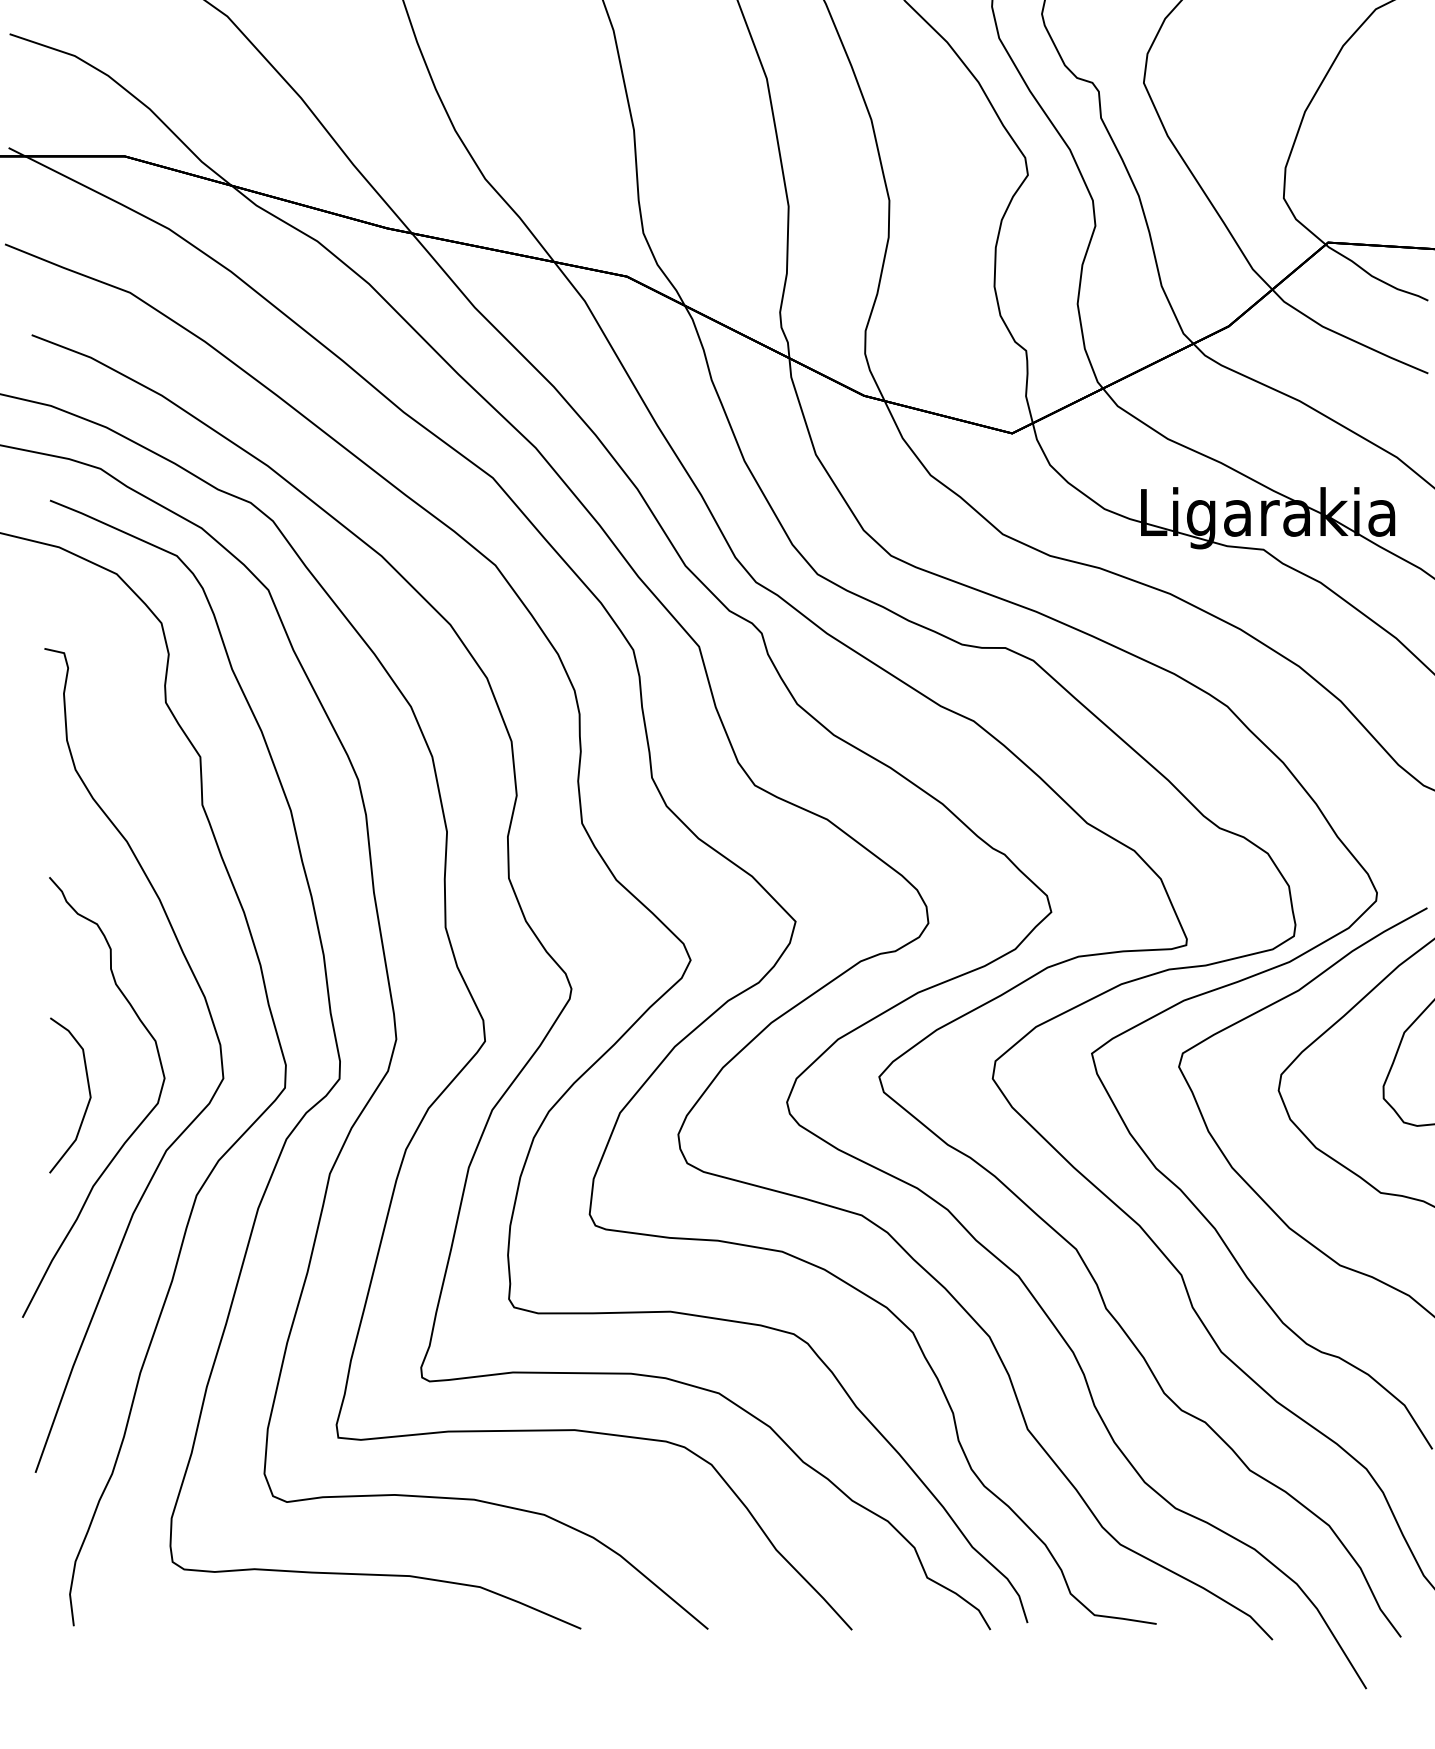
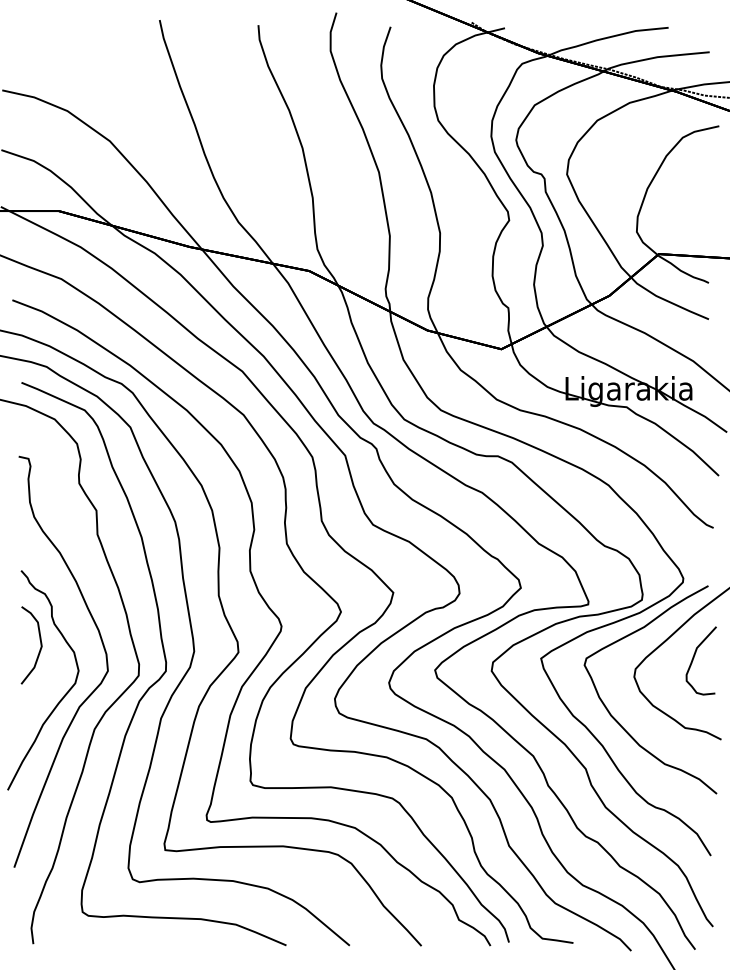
part: (86, 1103) -> (39, 649), moved

